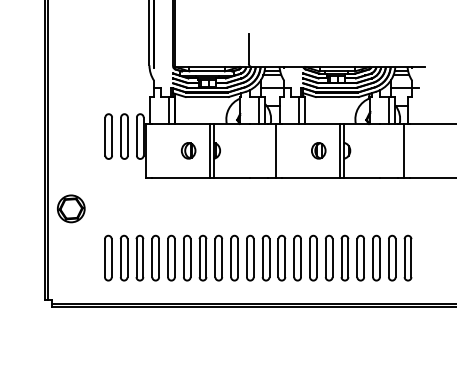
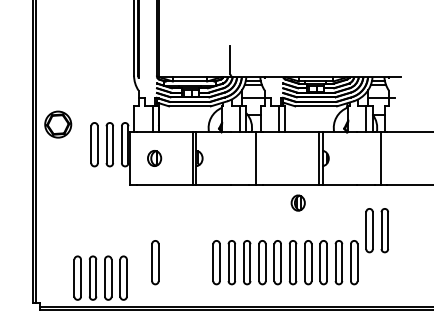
part: (188, 150) -> (154, 158), moved
part: (318, 150) -> (298, 202), moved
part: (71, 208) -> (58, 124), moved
part: (131, 257) -> (100, 277), moved
part: (202, 257) -> (185, 261), removed
part: (400, 257) -> (377, 229), moved

